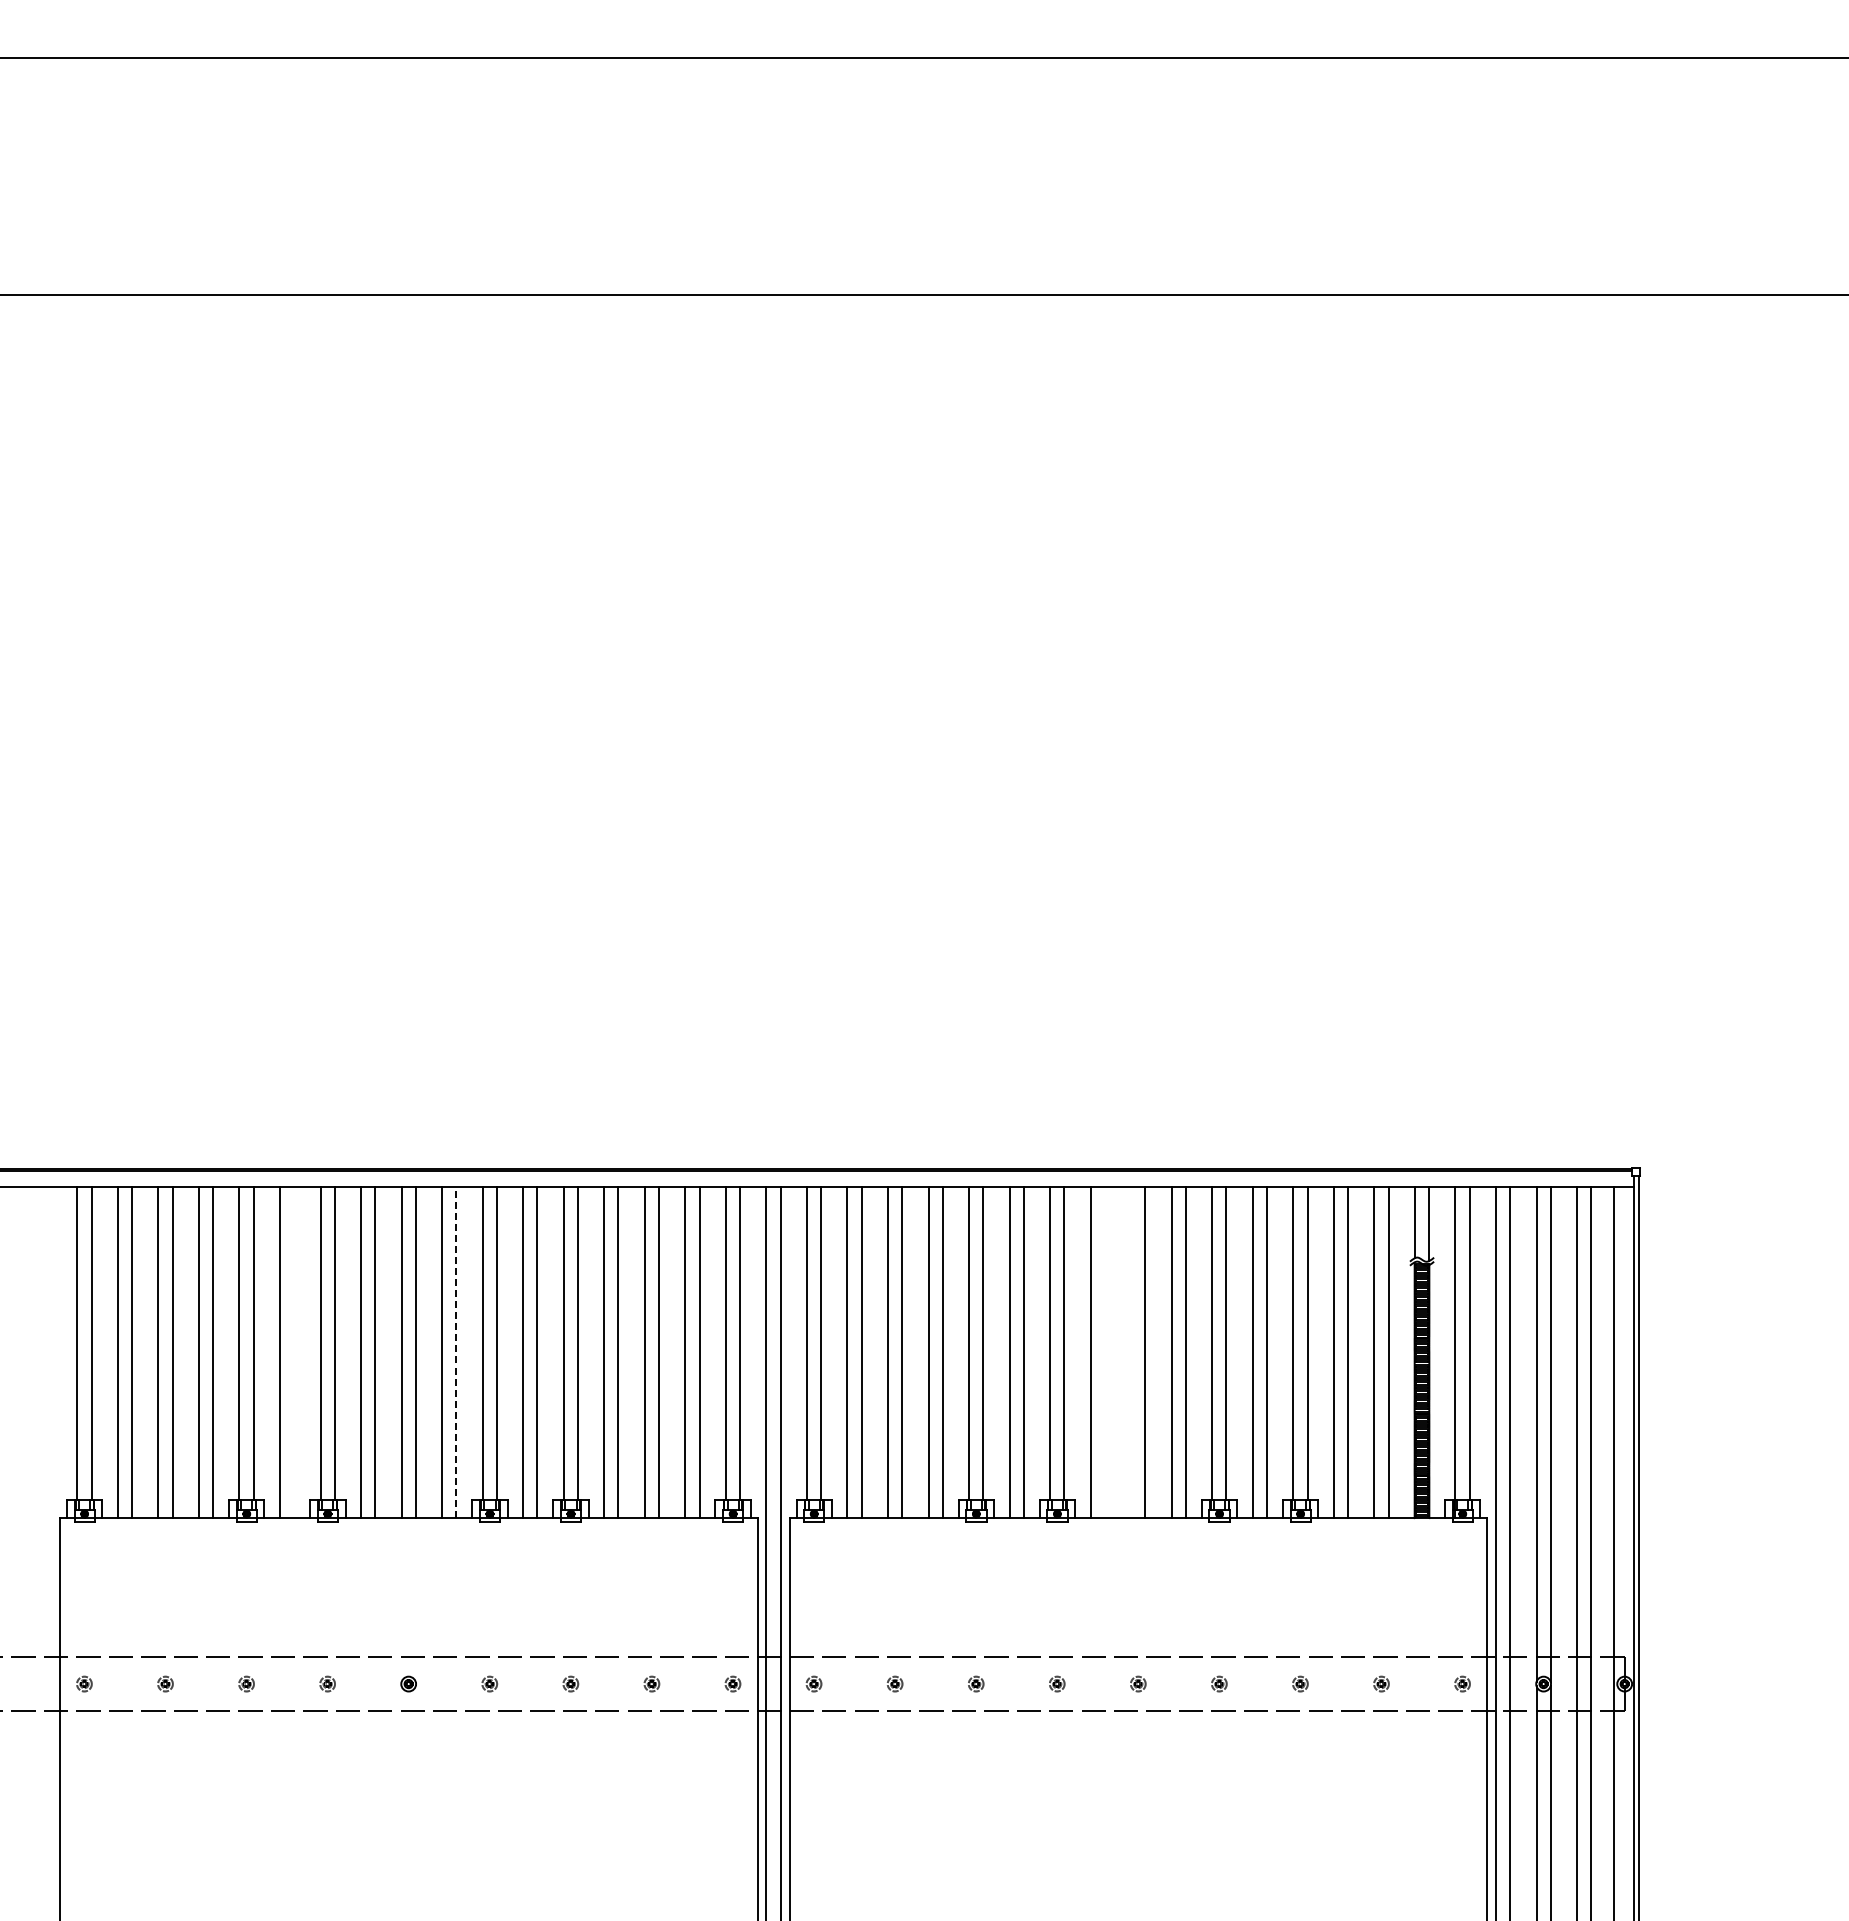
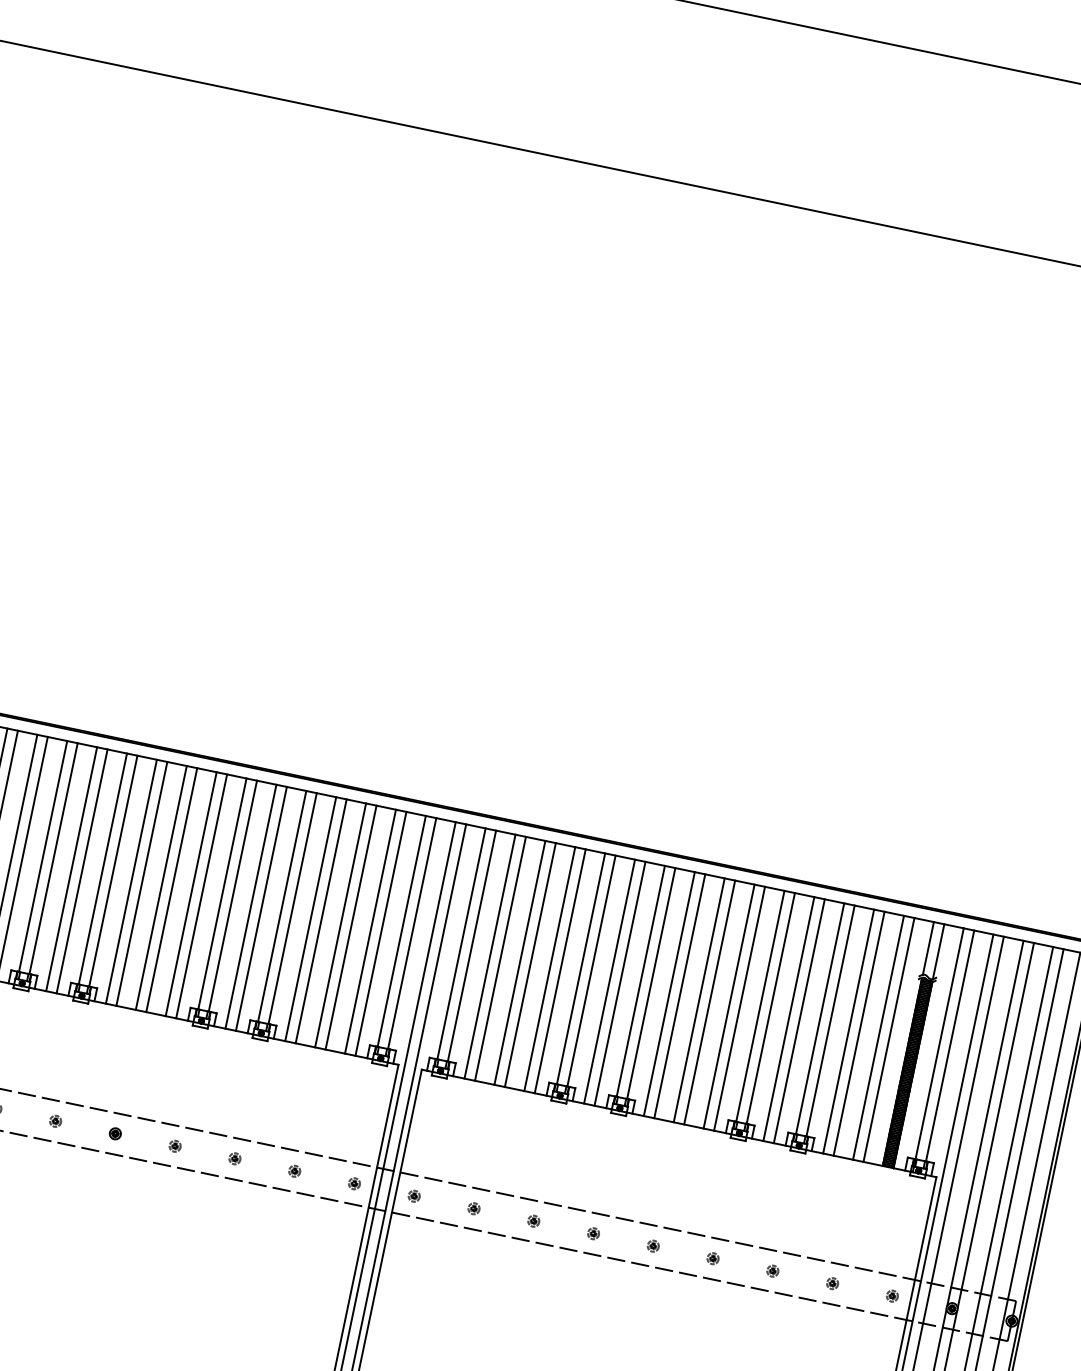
line: (294, 1351) -> (82, 871), added
line: (456, 1351) -> (201, 895), dashed -> solid
line: (1104, 1351) -> (679, 995), added
line: (1131, 1351) -> (699, 999), added

